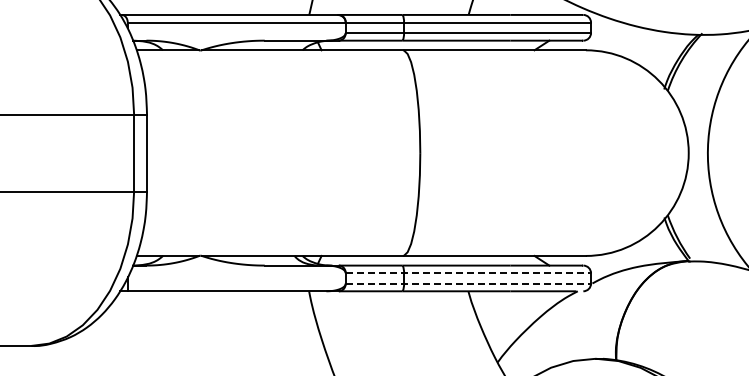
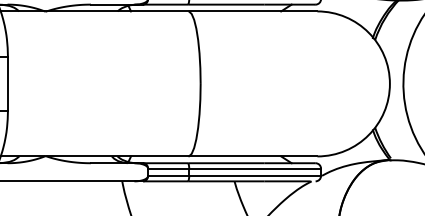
line: (468, 273) -> (234, 168), dashed -> solid
line: (468, 283) -> (234, 175), dashed -> solid

